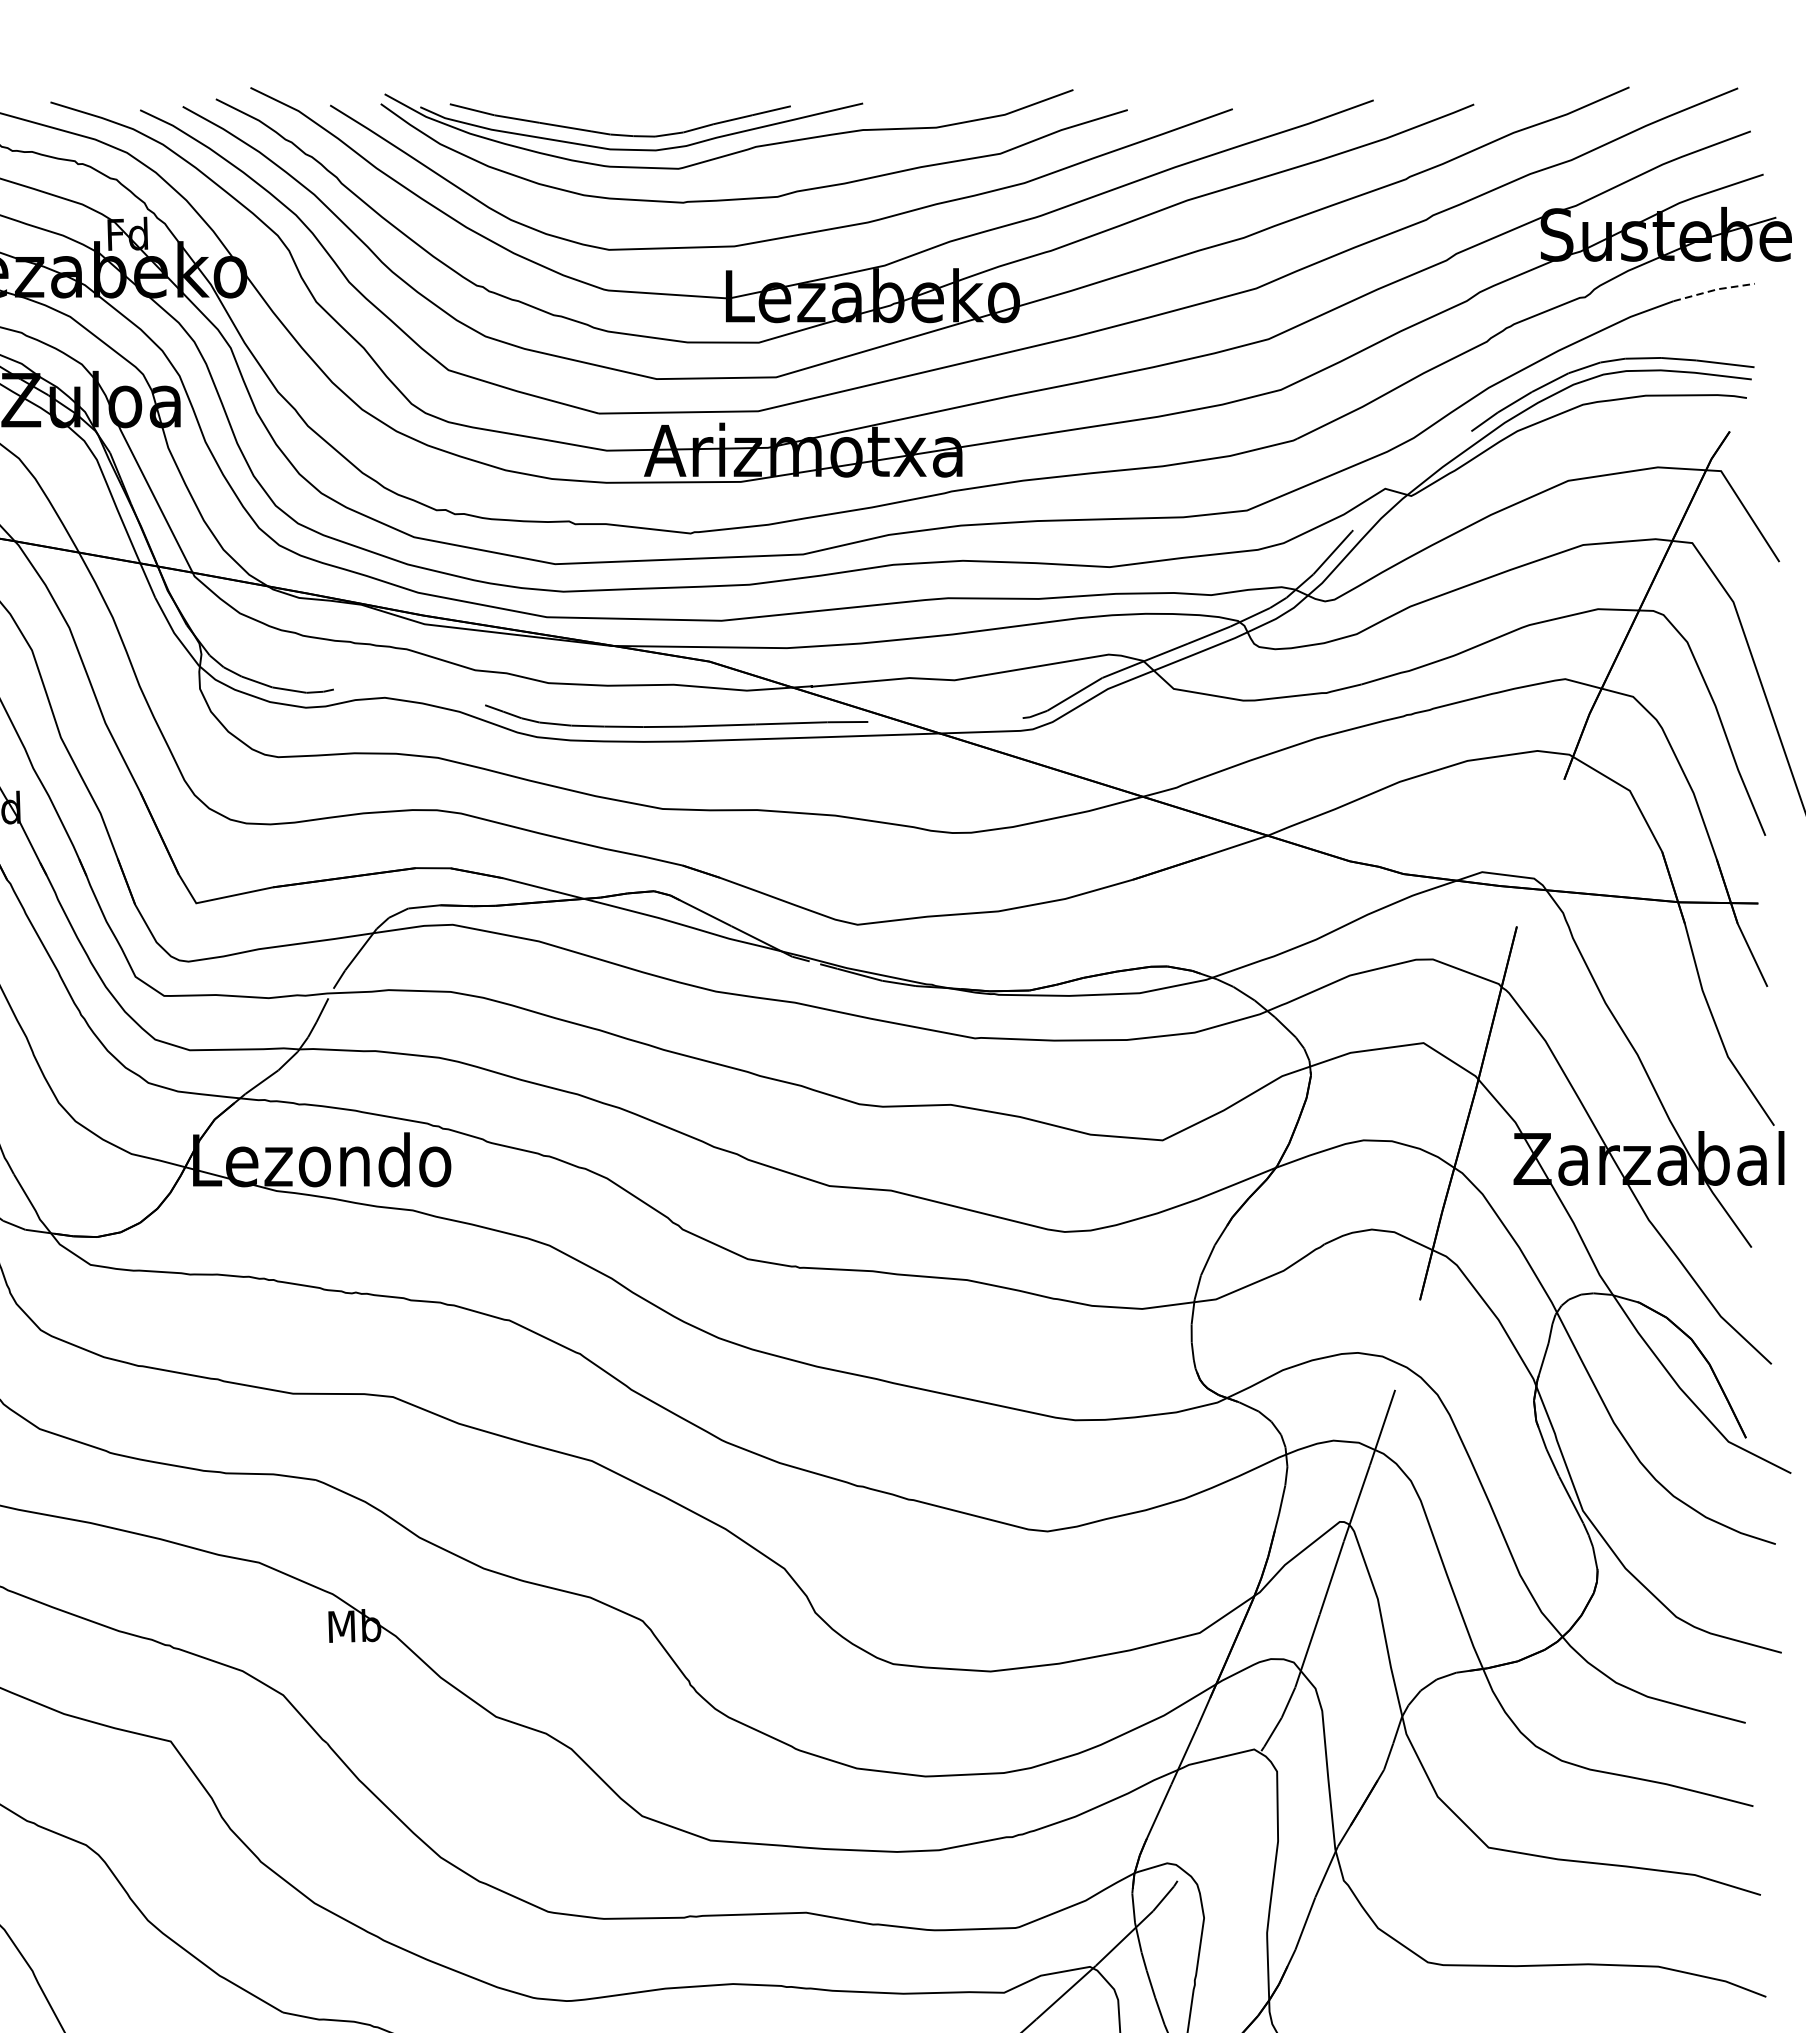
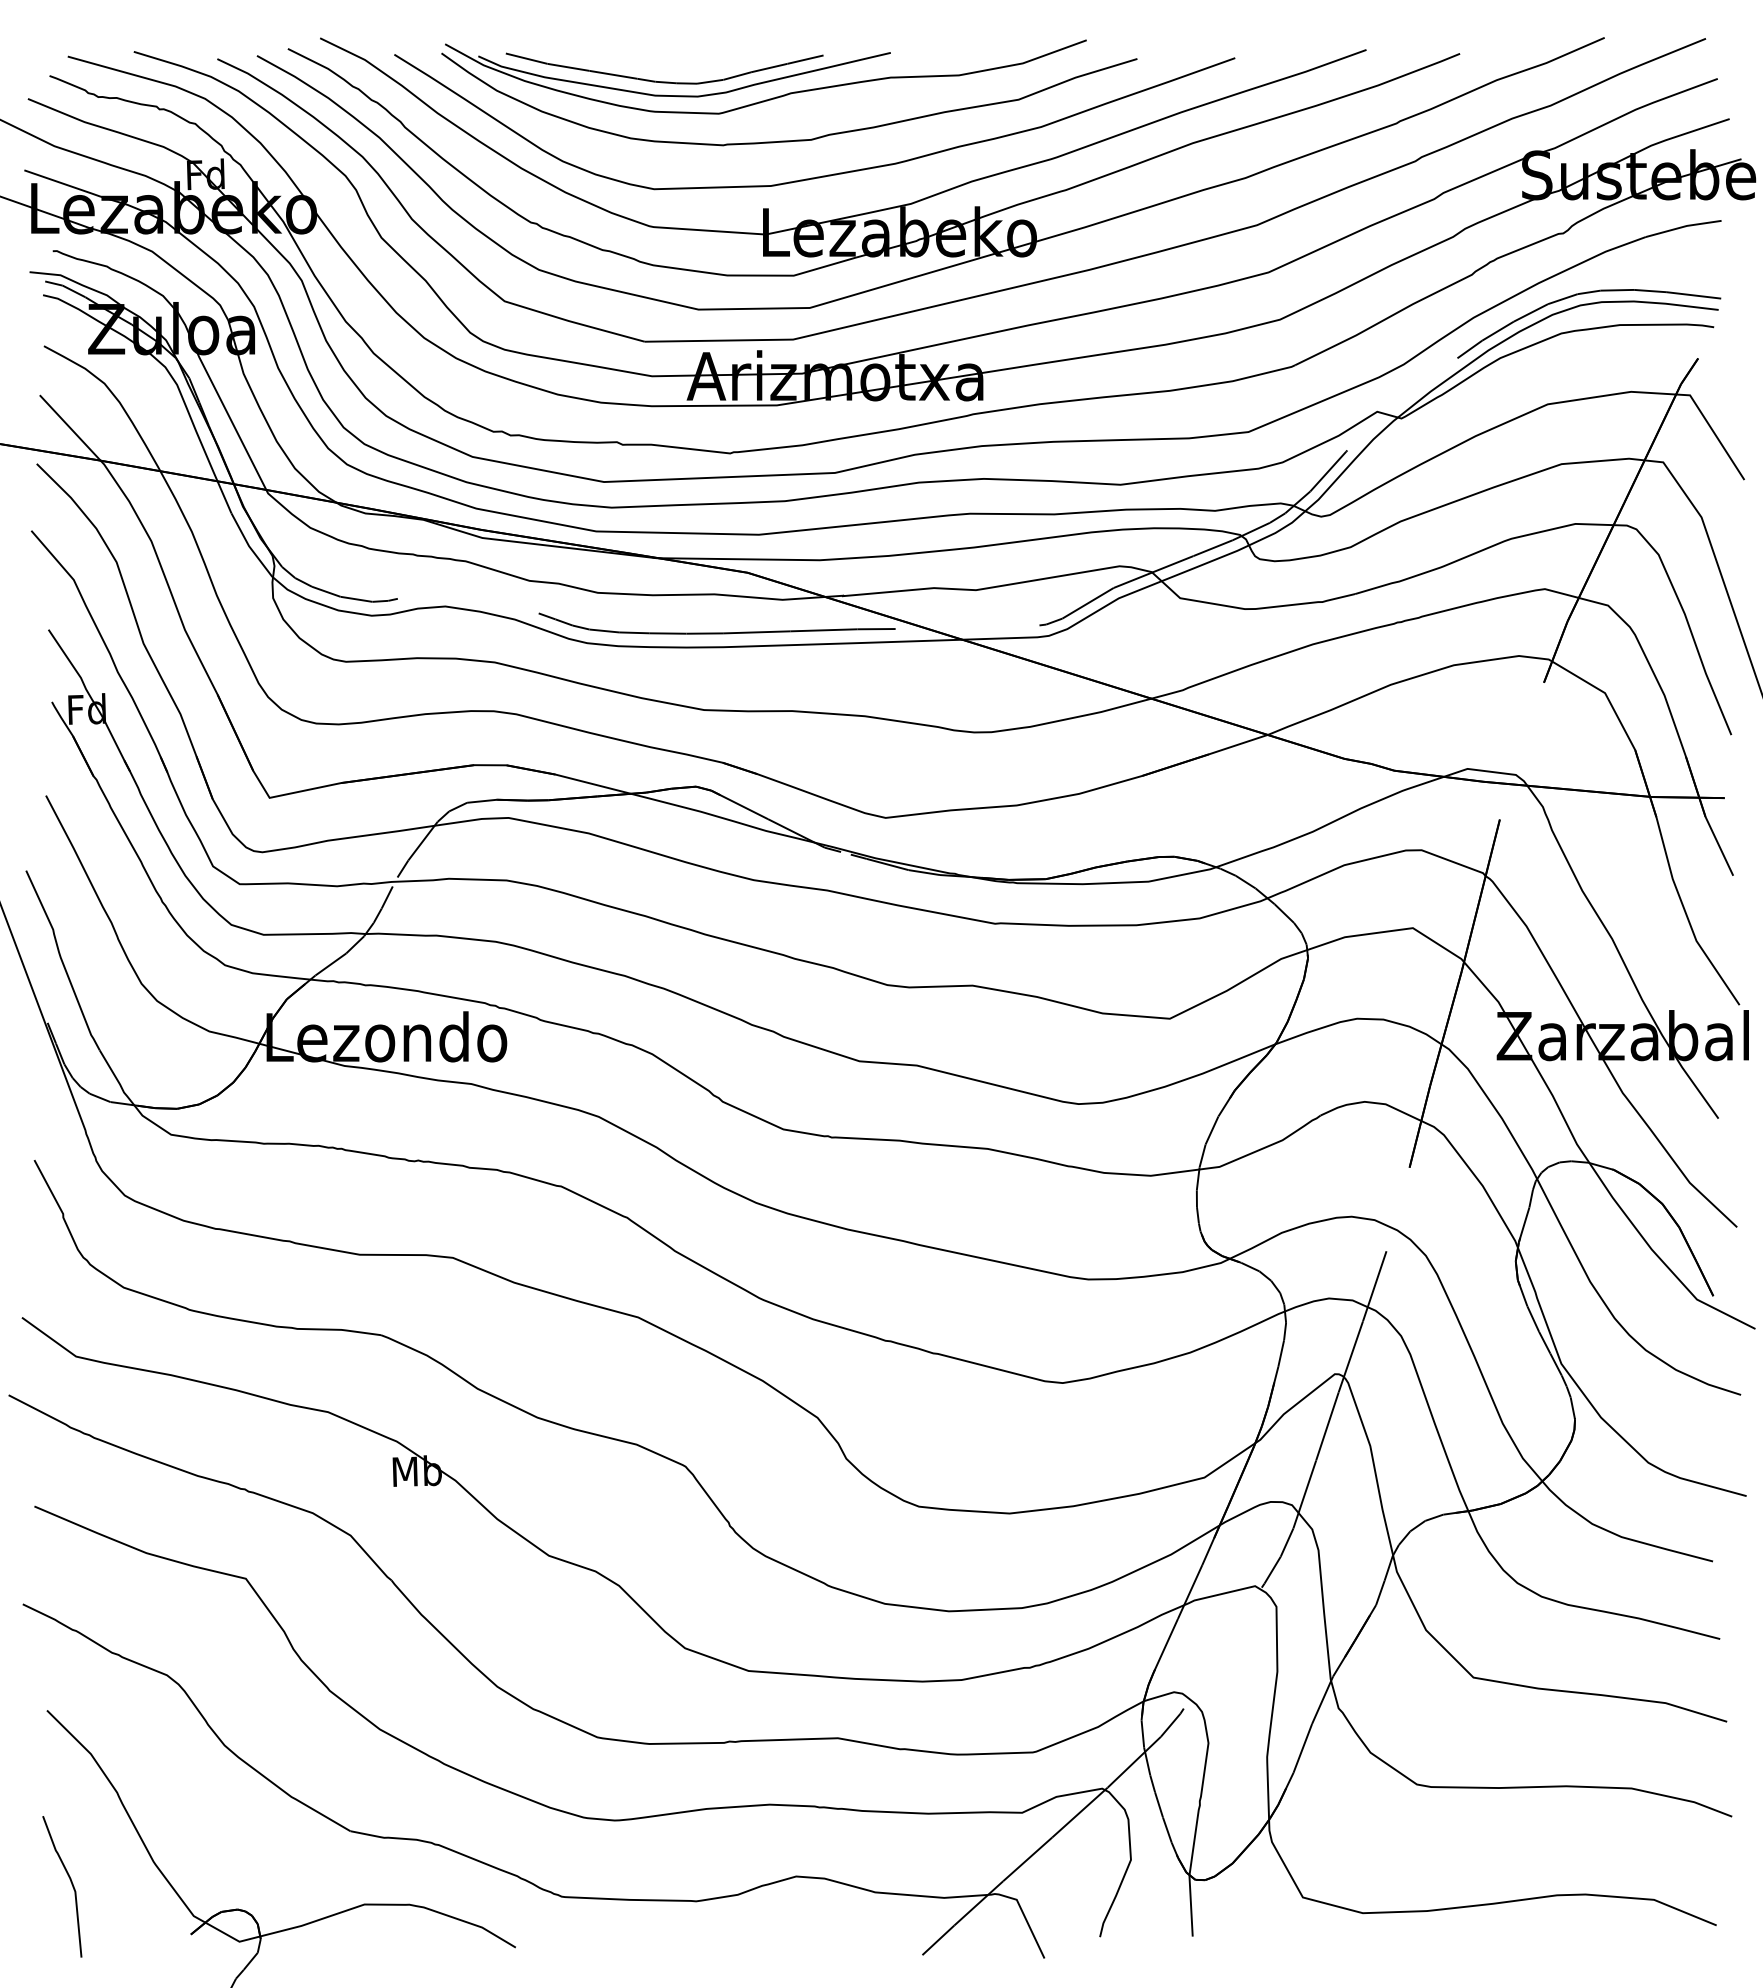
line: (1715, 289) -> (1684, 226), dashed -> solid

